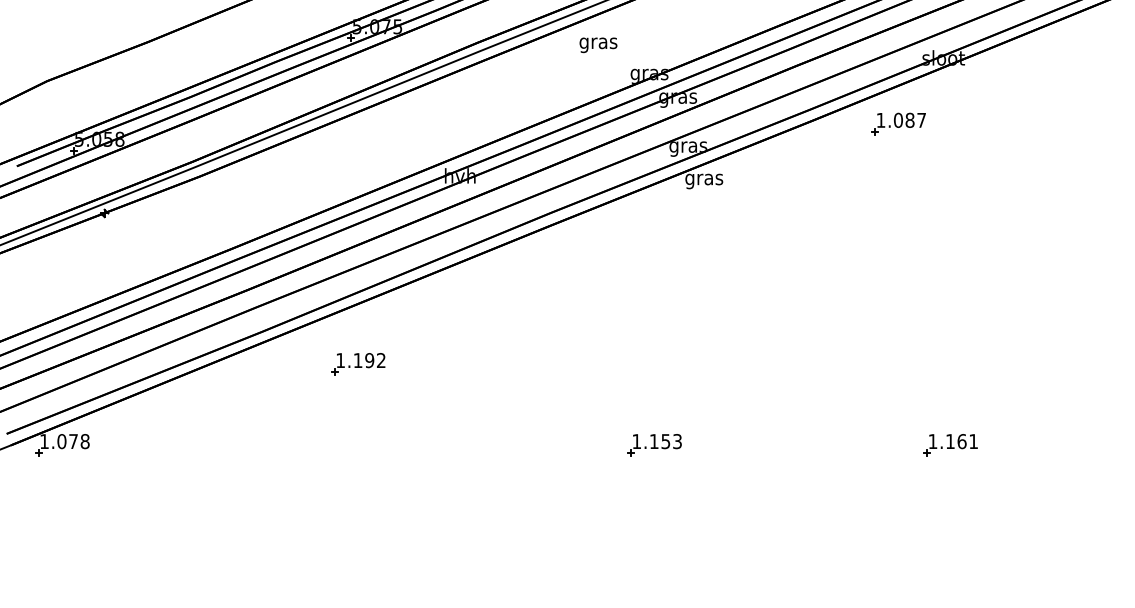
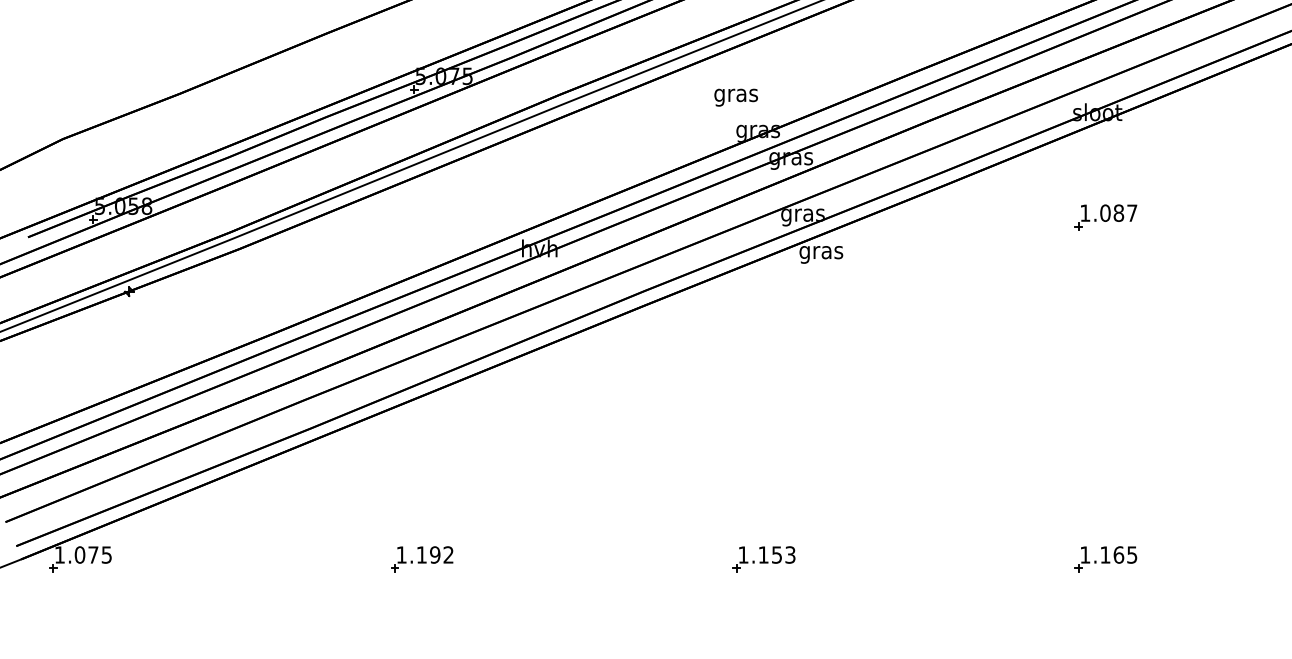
text: (598, 45) -> (736, 97), moved
part: (898, 123) -> (1105, 216), moved
part: (358, 364) -> (422, 559), moved
text: (84, 441) -> (106, 554), 1.078 -> 1.075
text: (973, 441) -> (1132, 554), 1.161 -> 1.165

